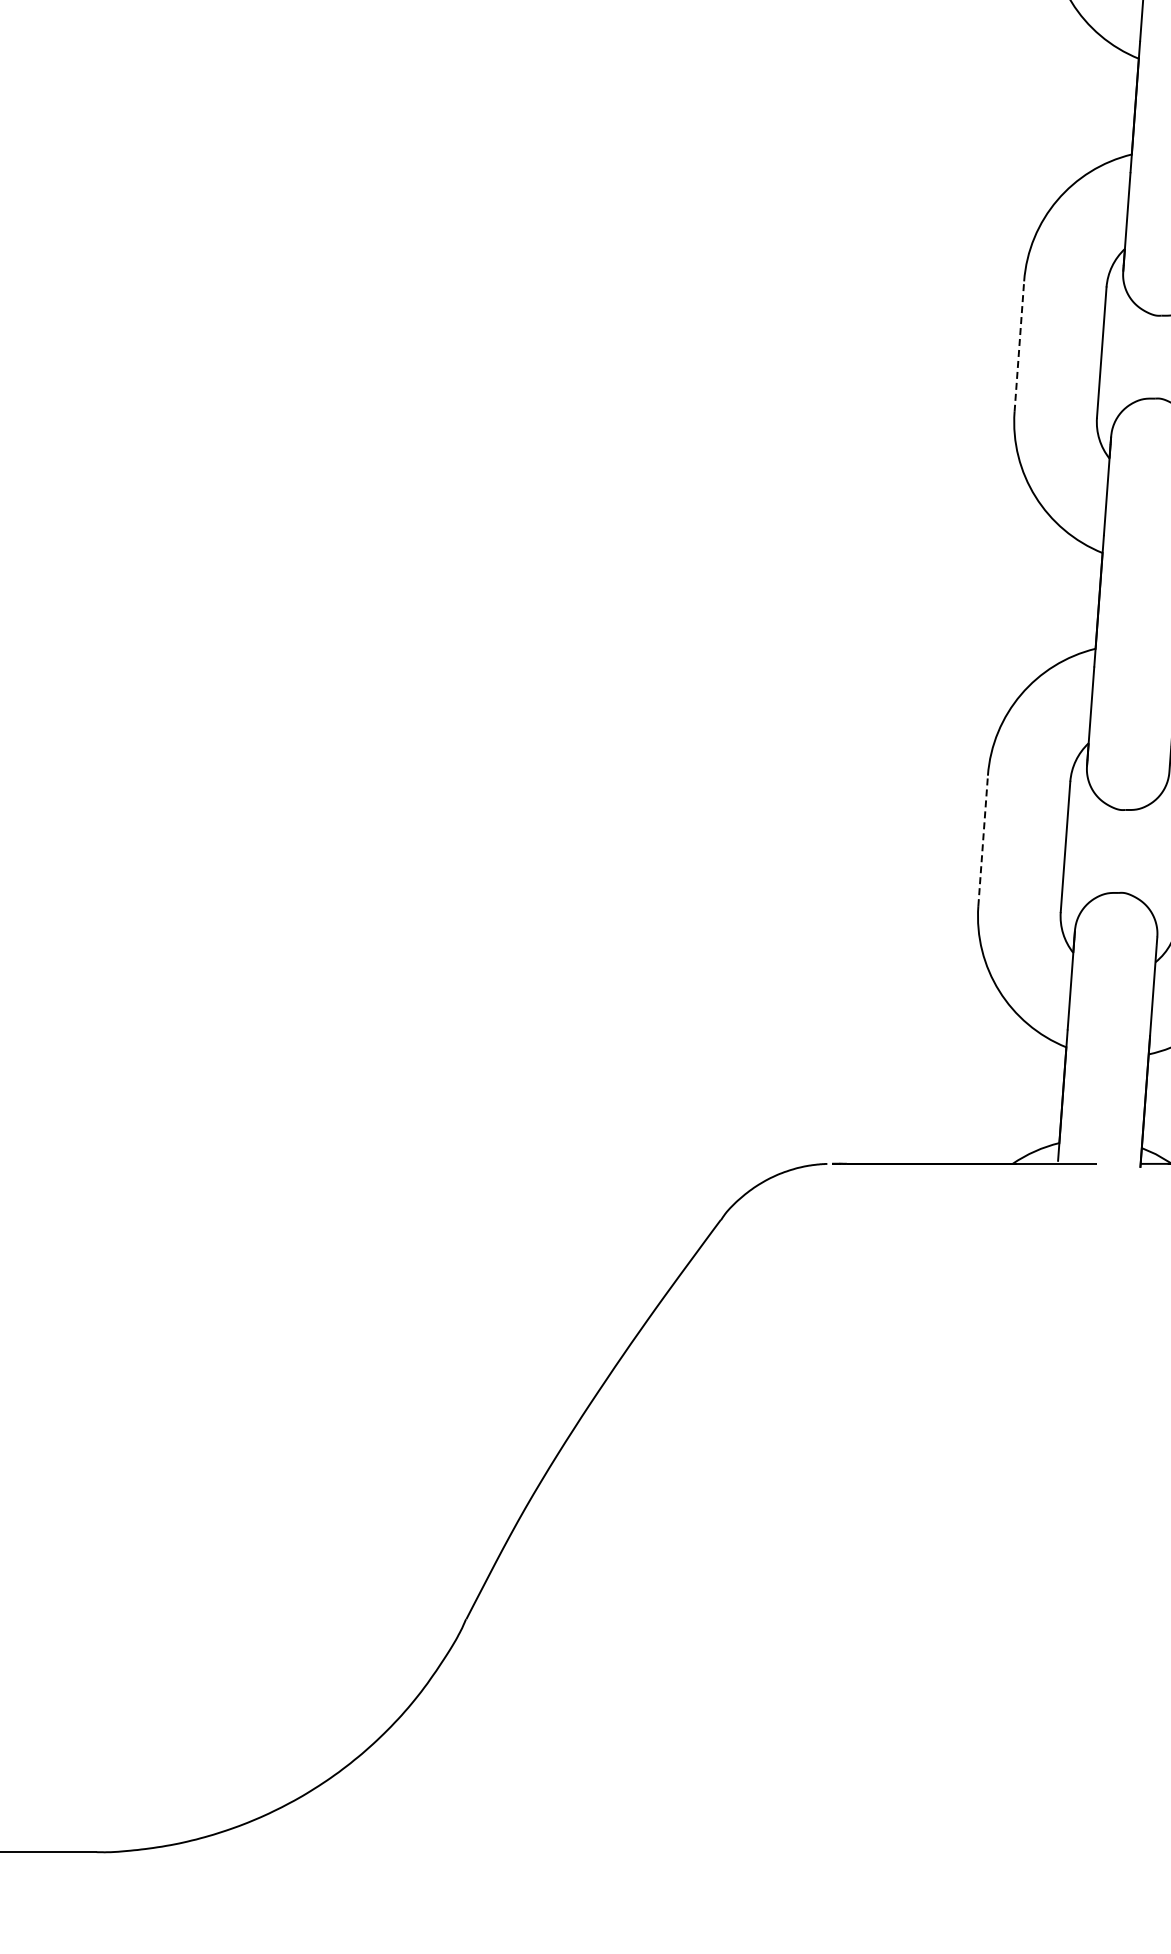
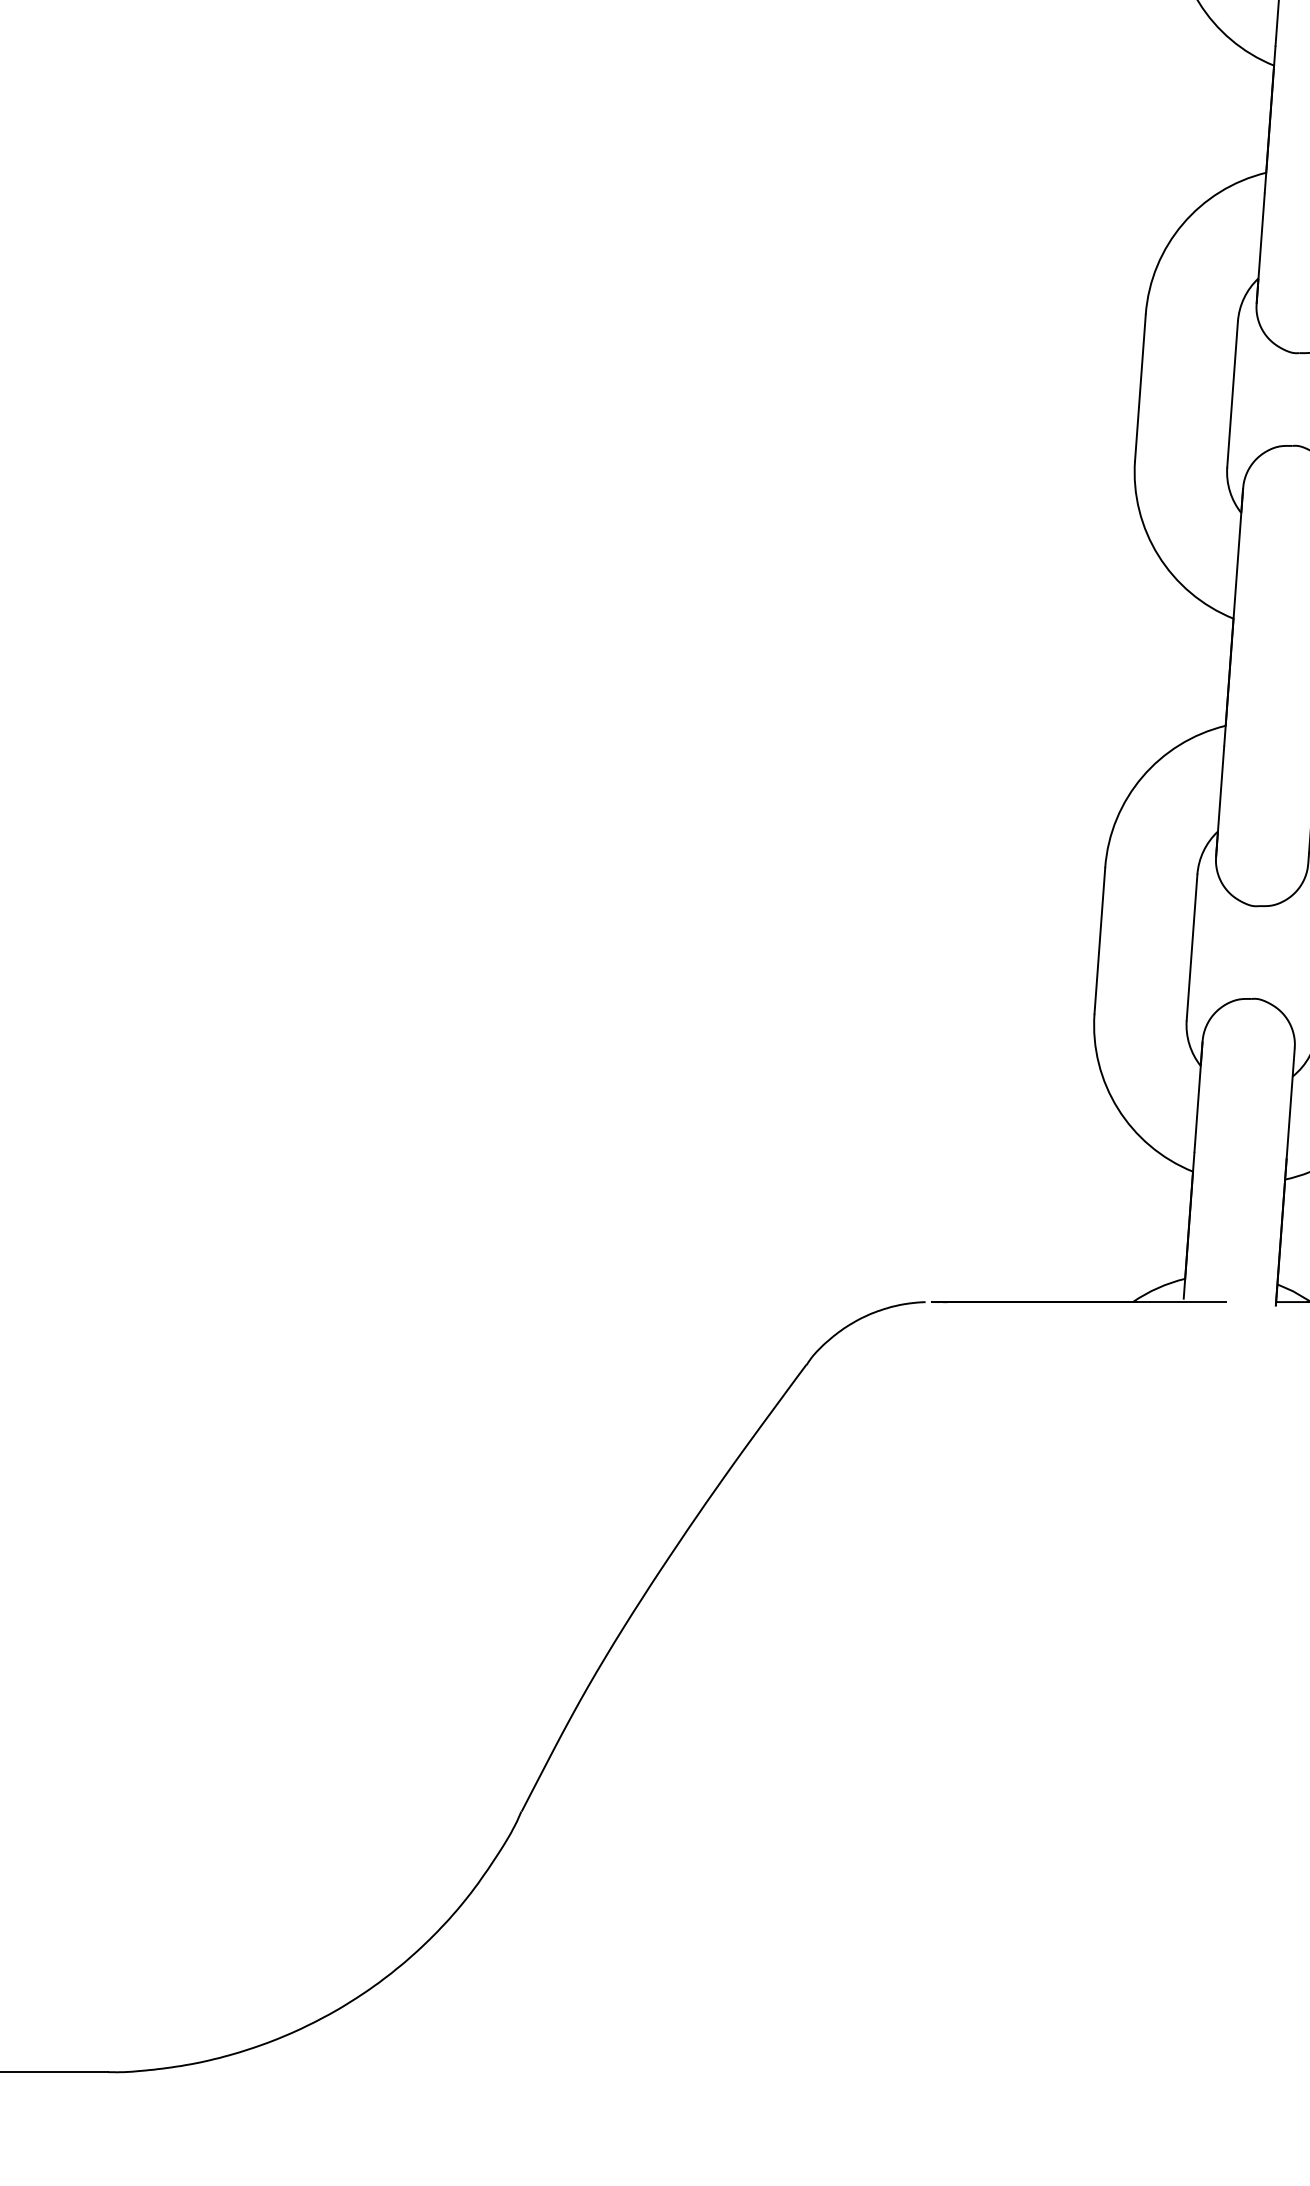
line: (1019, 346) -> (1140, 387), dashed -> solid
line: (983, 840) -> (1100, 940), dashed -> solid

